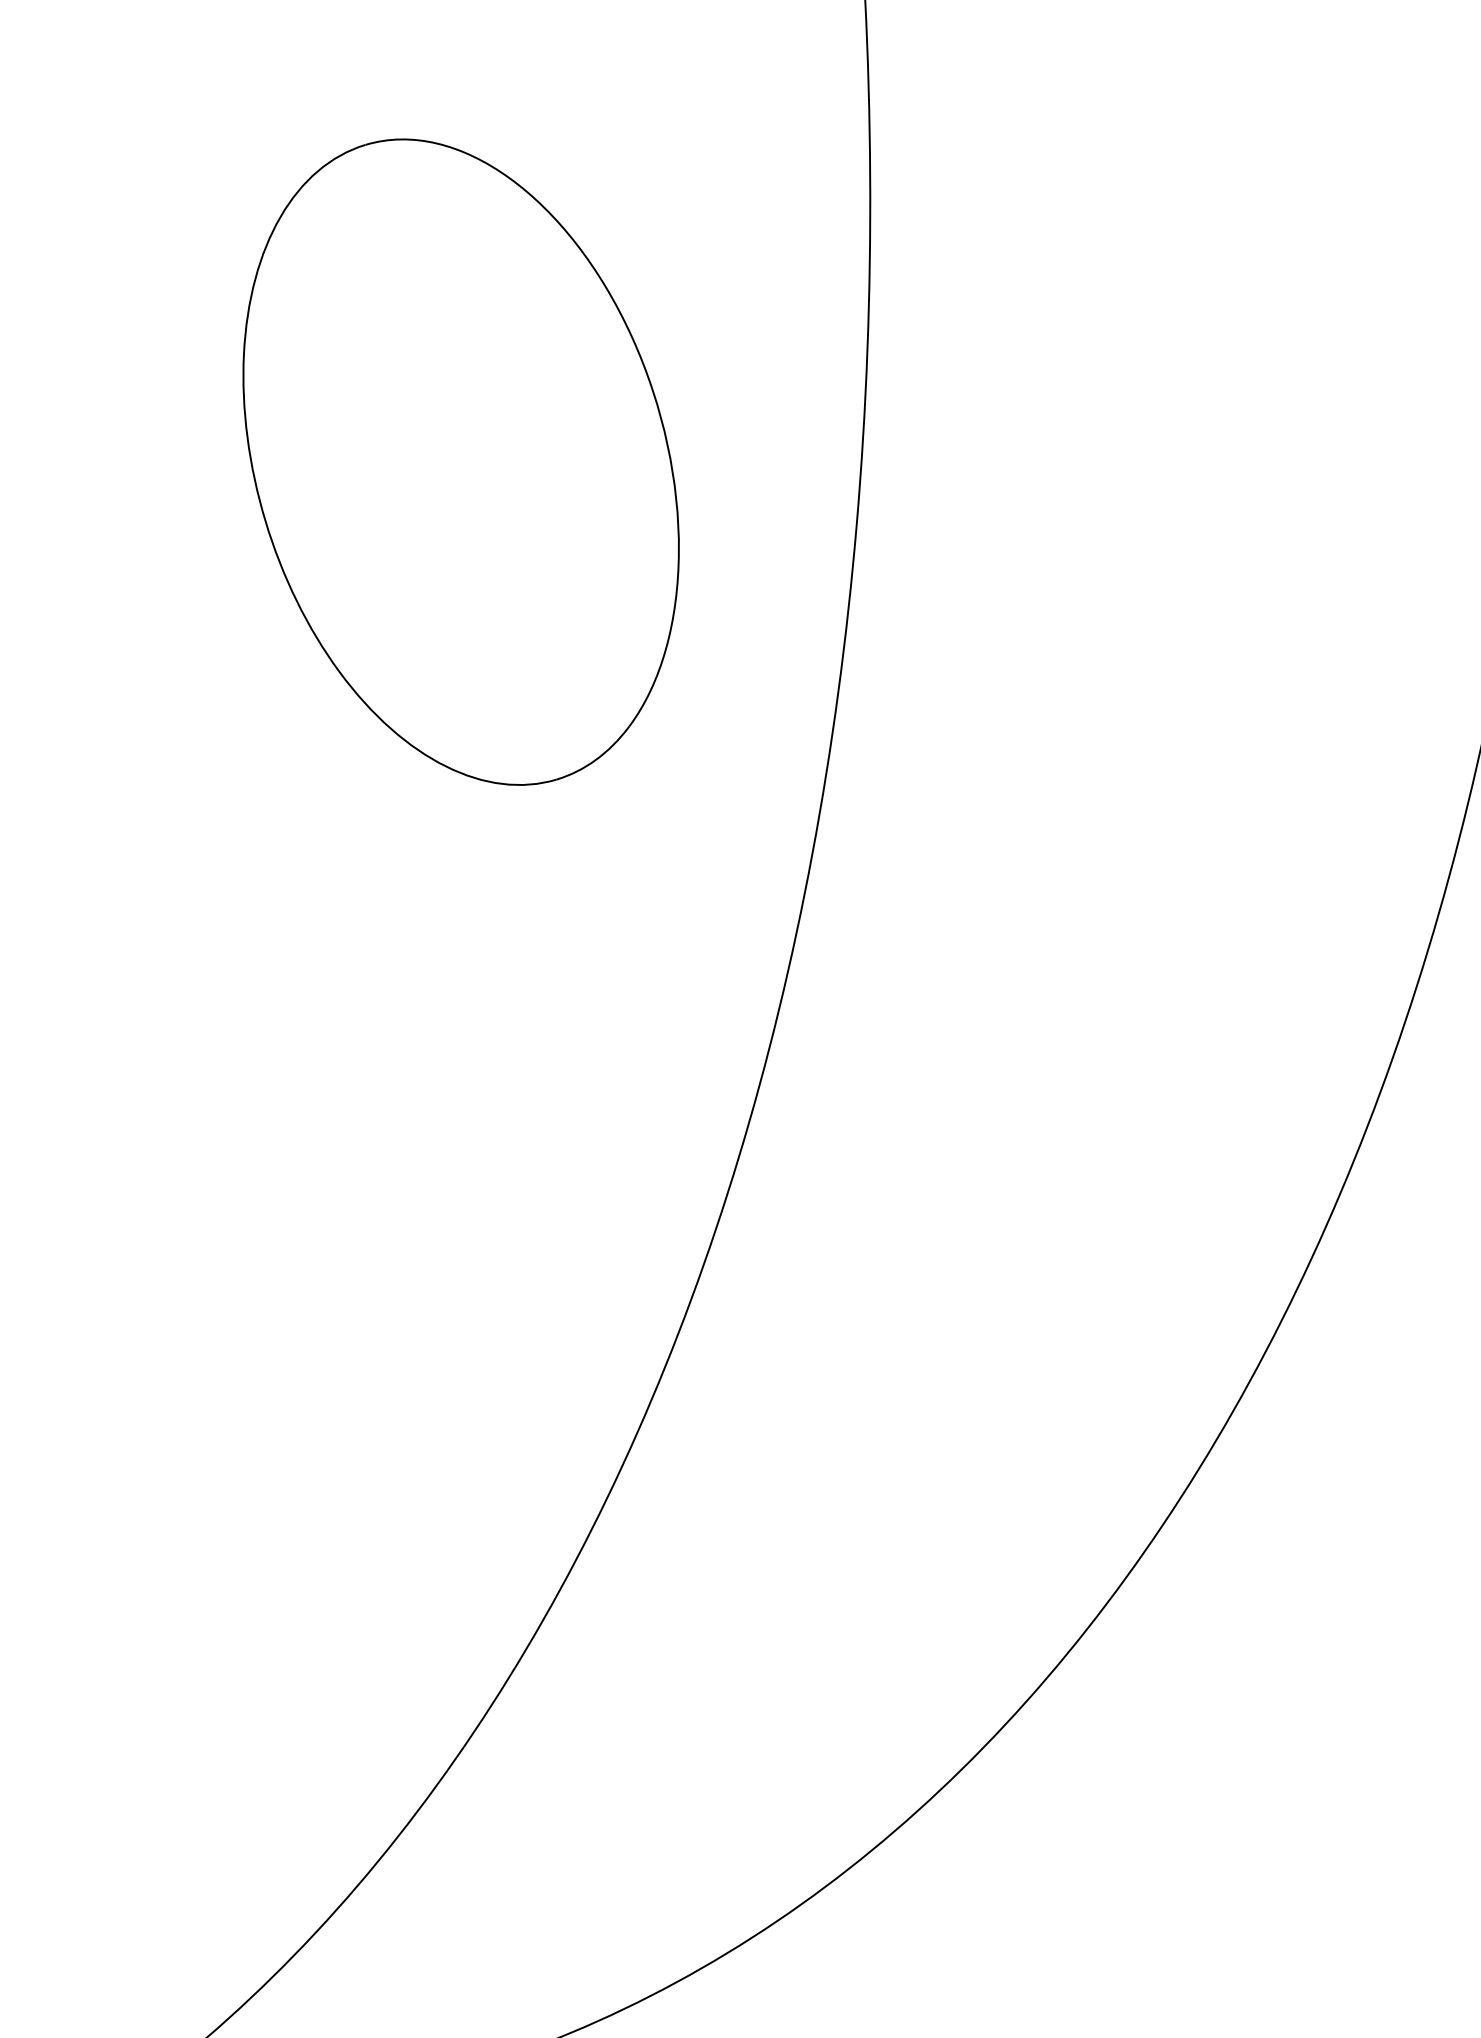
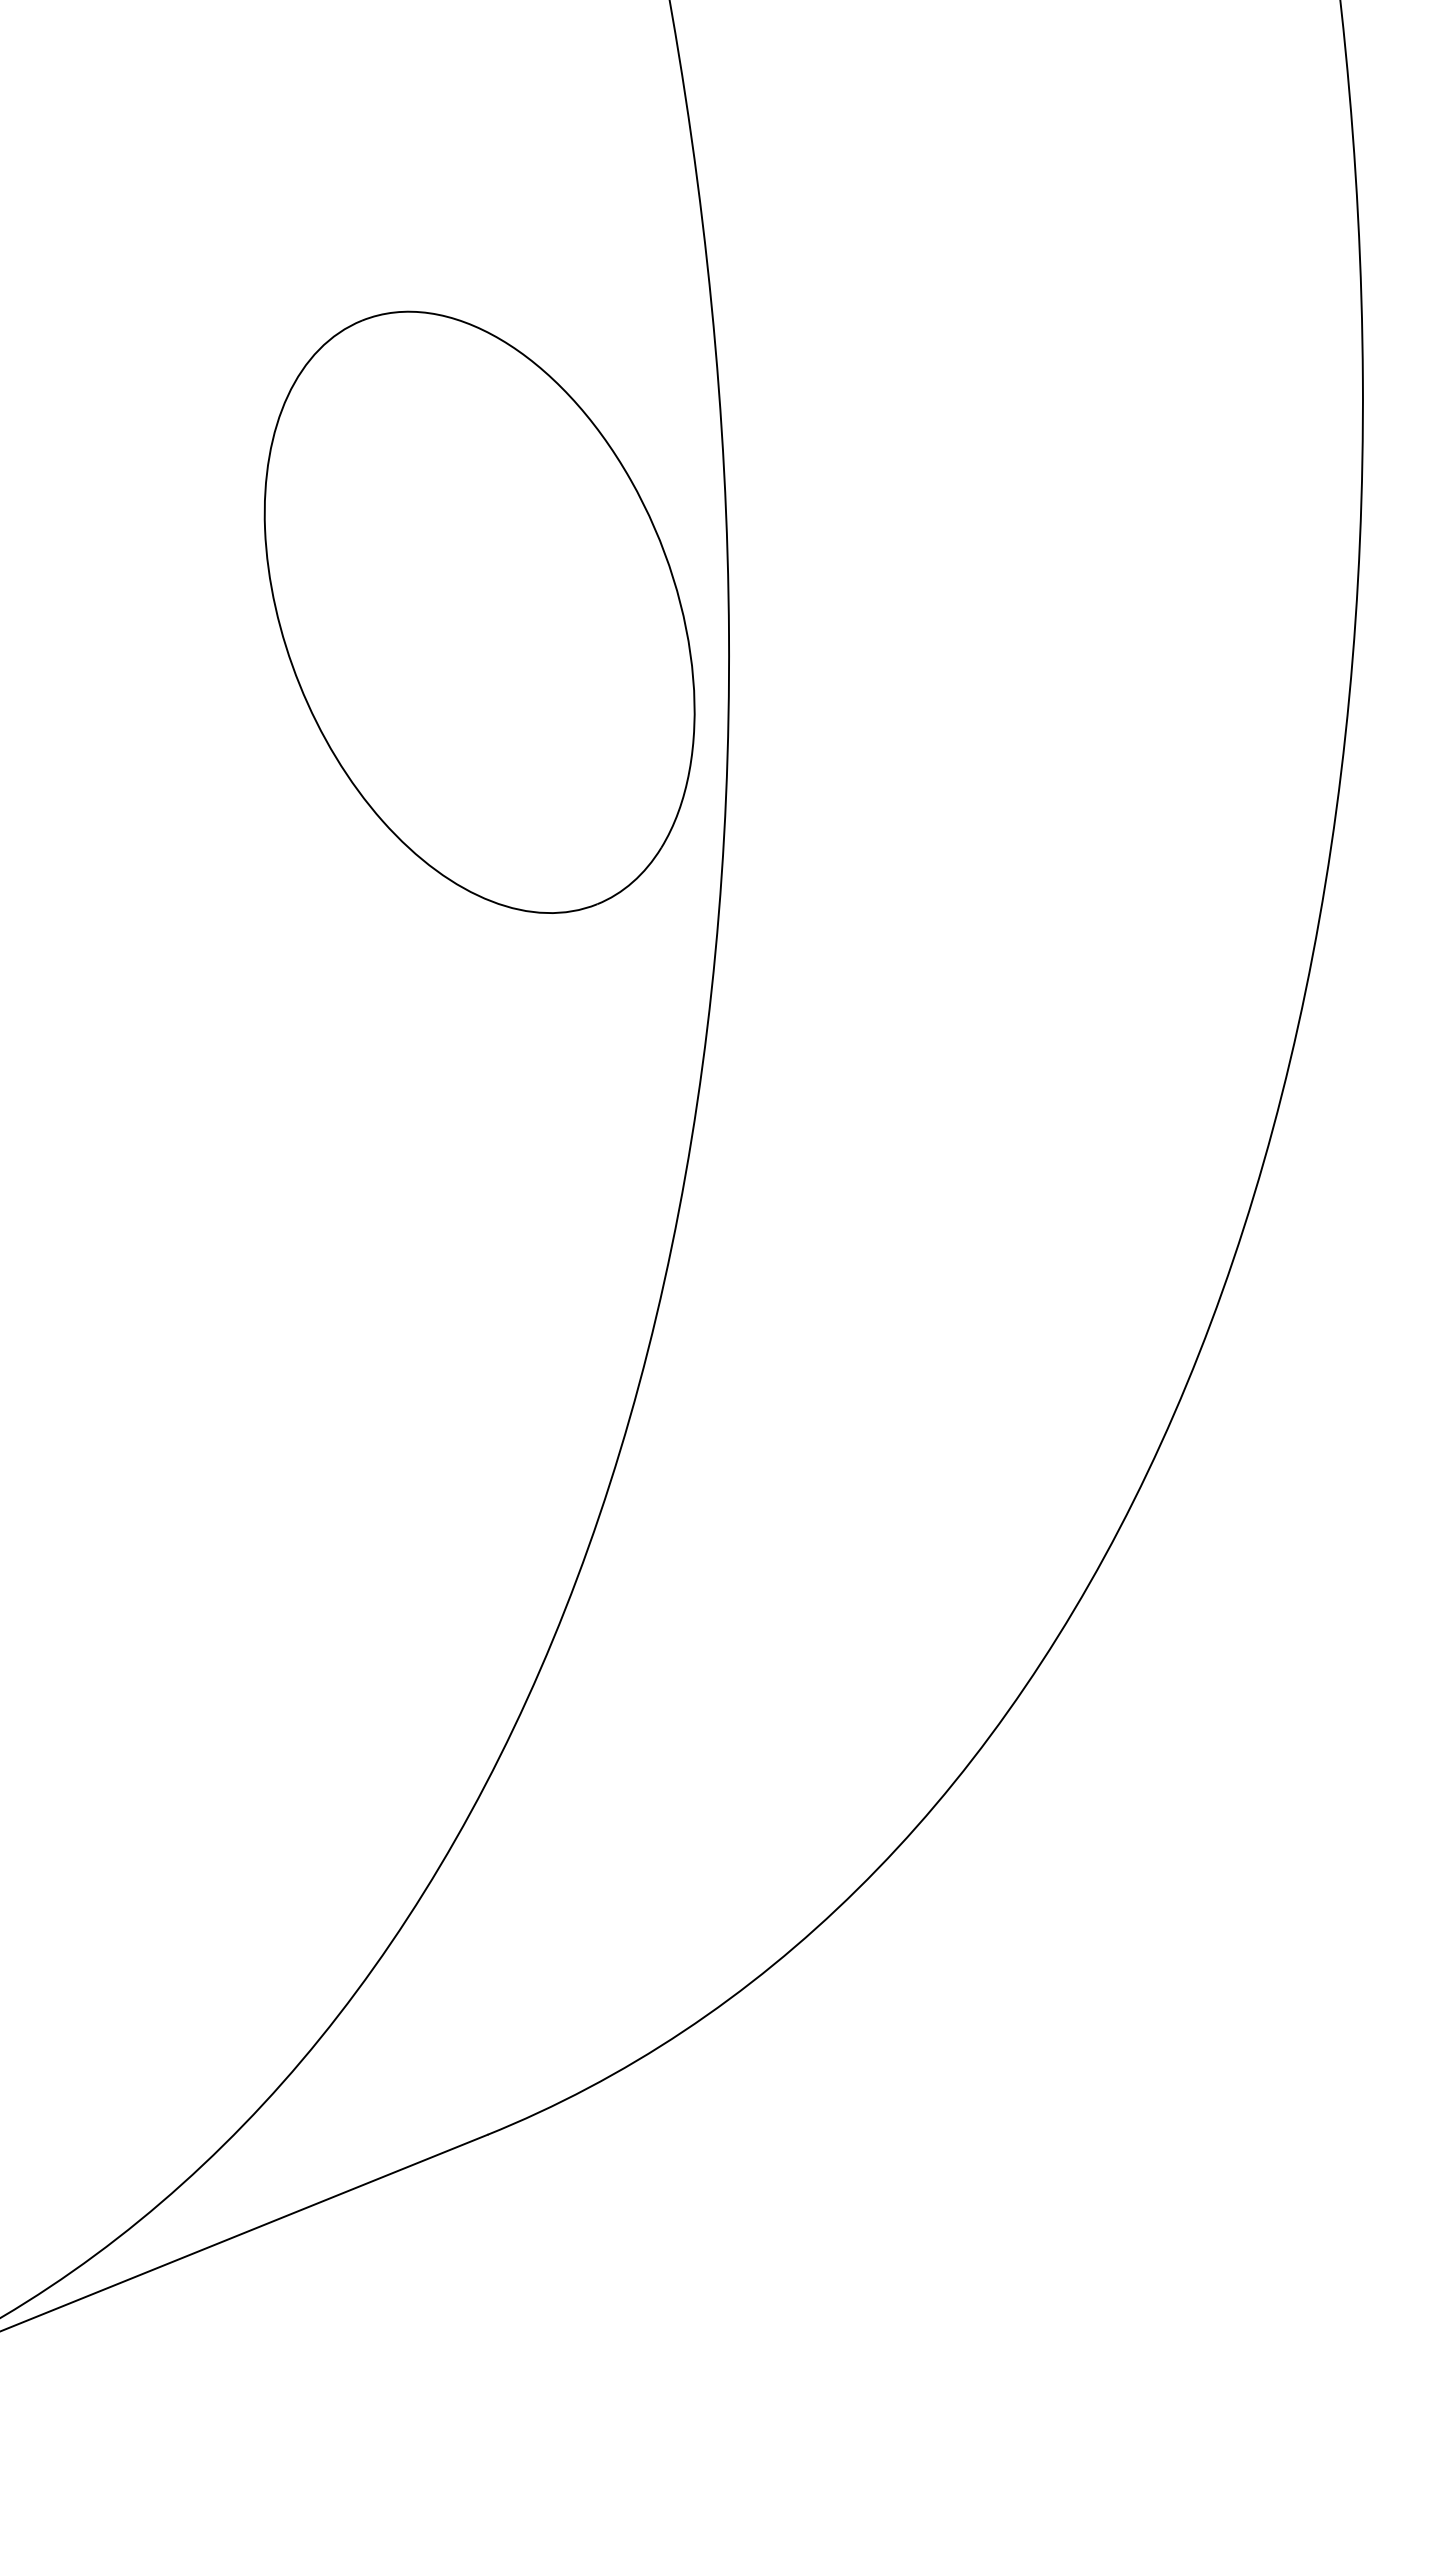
part: (461, 461) -> (479, 611), moved

